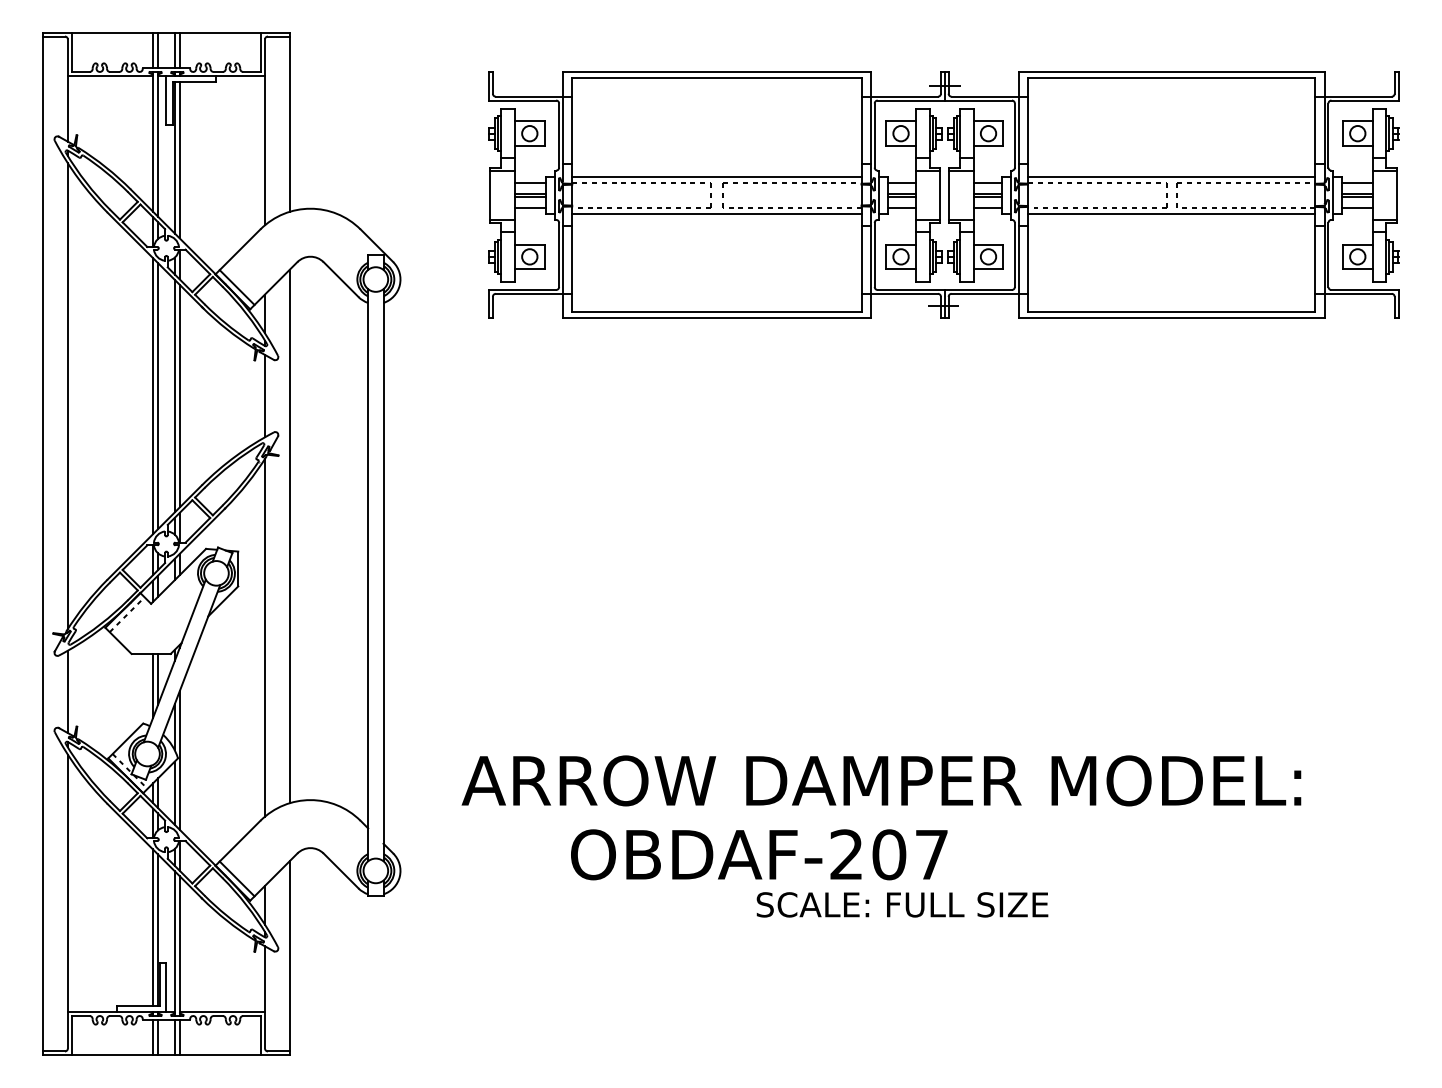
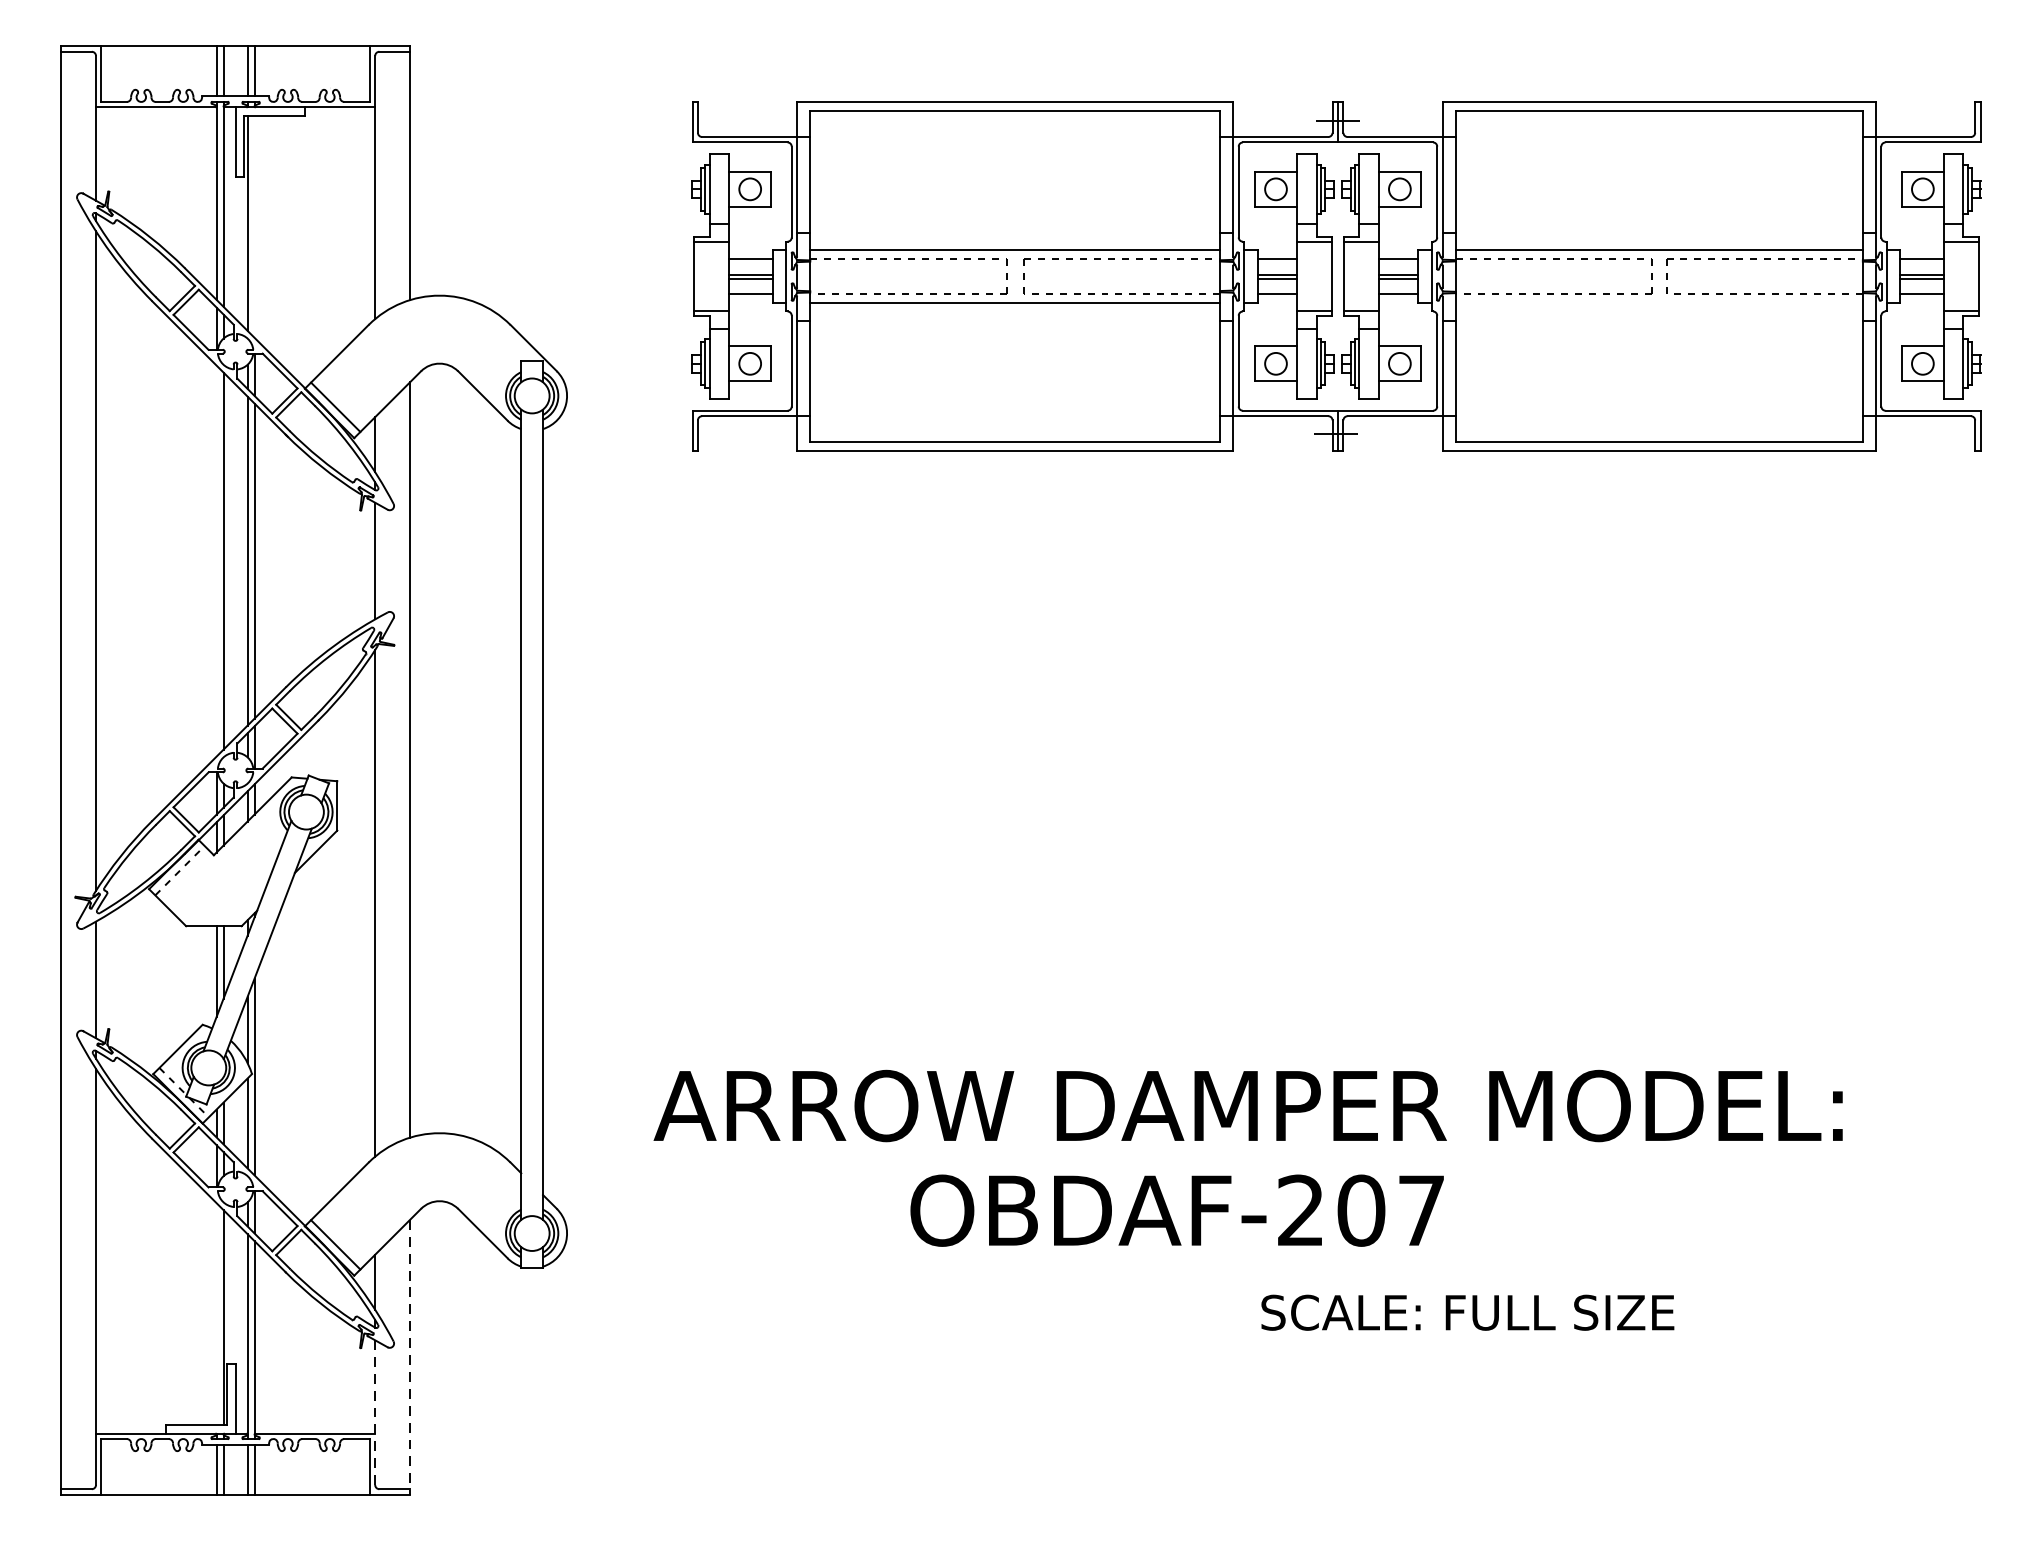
line: (179, 159) -> (254, 225), removed
line: (1171, 213) -> (1659, 302), removed
line: (153, 396) -> (217, 561), removed
text: (759, 854) -> (1177, 1210), moved
text: (902, 904) -> (1467, 1312), moved
line: (153, 927) -> (217, 1313), removed
line: (289, 958) -> (409, 1357), solid -> dashed
line: (265, 996) -> (375, 1411), solid -> dashed

